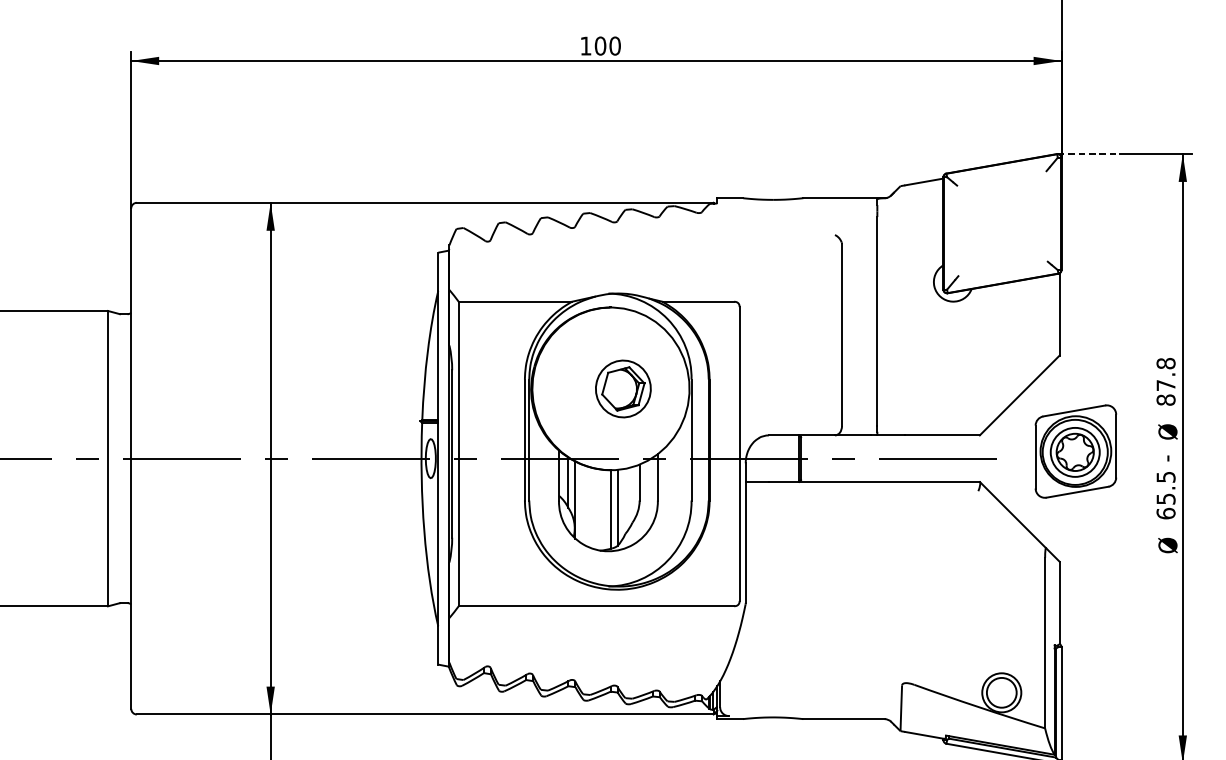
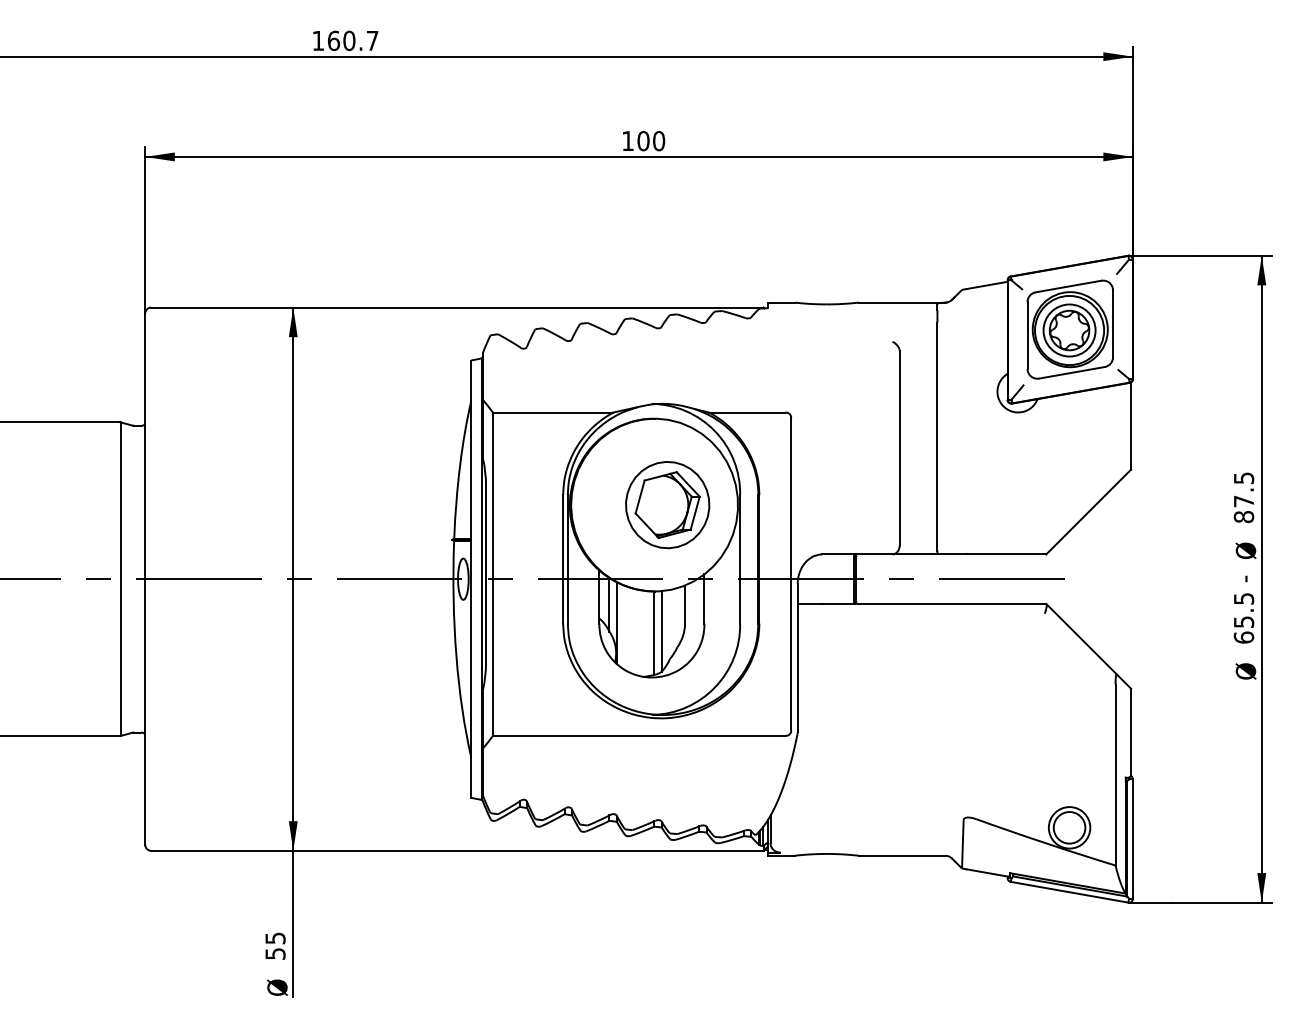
line: (1089, 153) -> (1162, 255), dashed -> solid
text: (1165, 363) -> (1243, 478), 87.8 -> 87.5
part: (623, 389) -> (667, 505), size x1.43
part: (1075, 451) -> (1069, 329), moved

